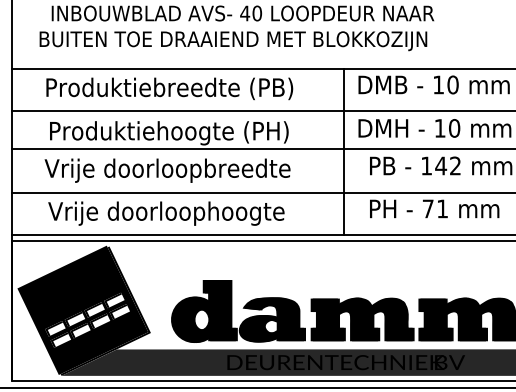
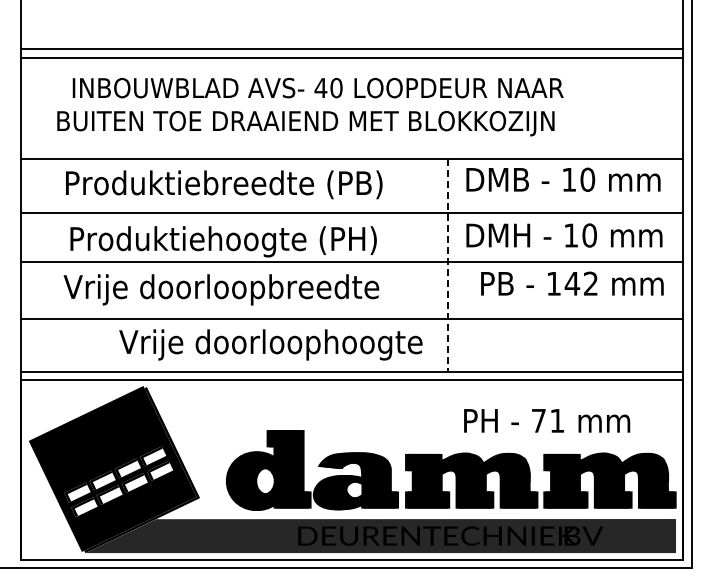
line: (343, 152) -> (447, 266), solid -> dashed
text: (434, 208) -> (547, 420), moved
text: (166, 213) -> (270, 344), moved

